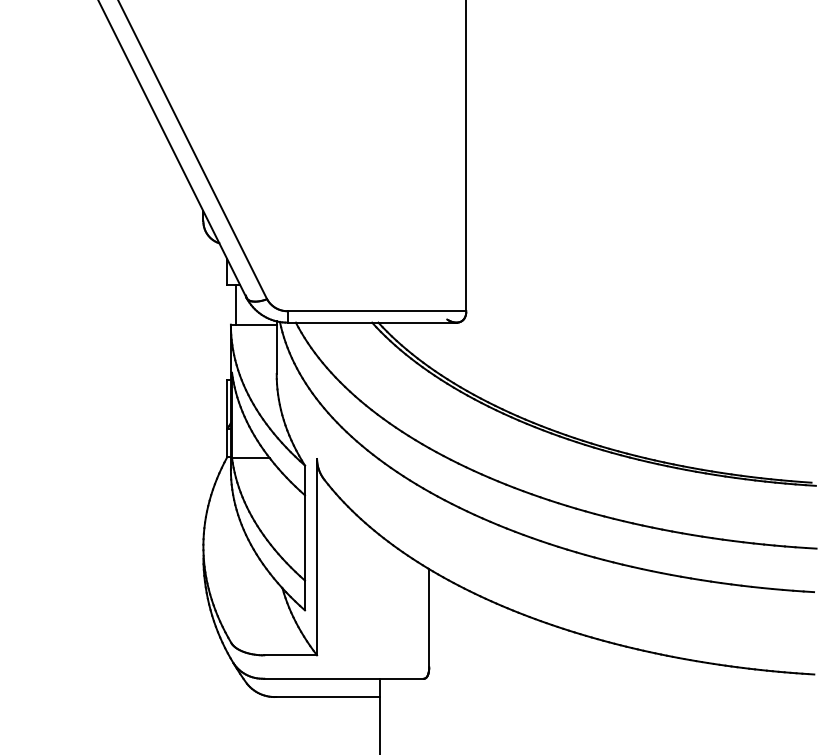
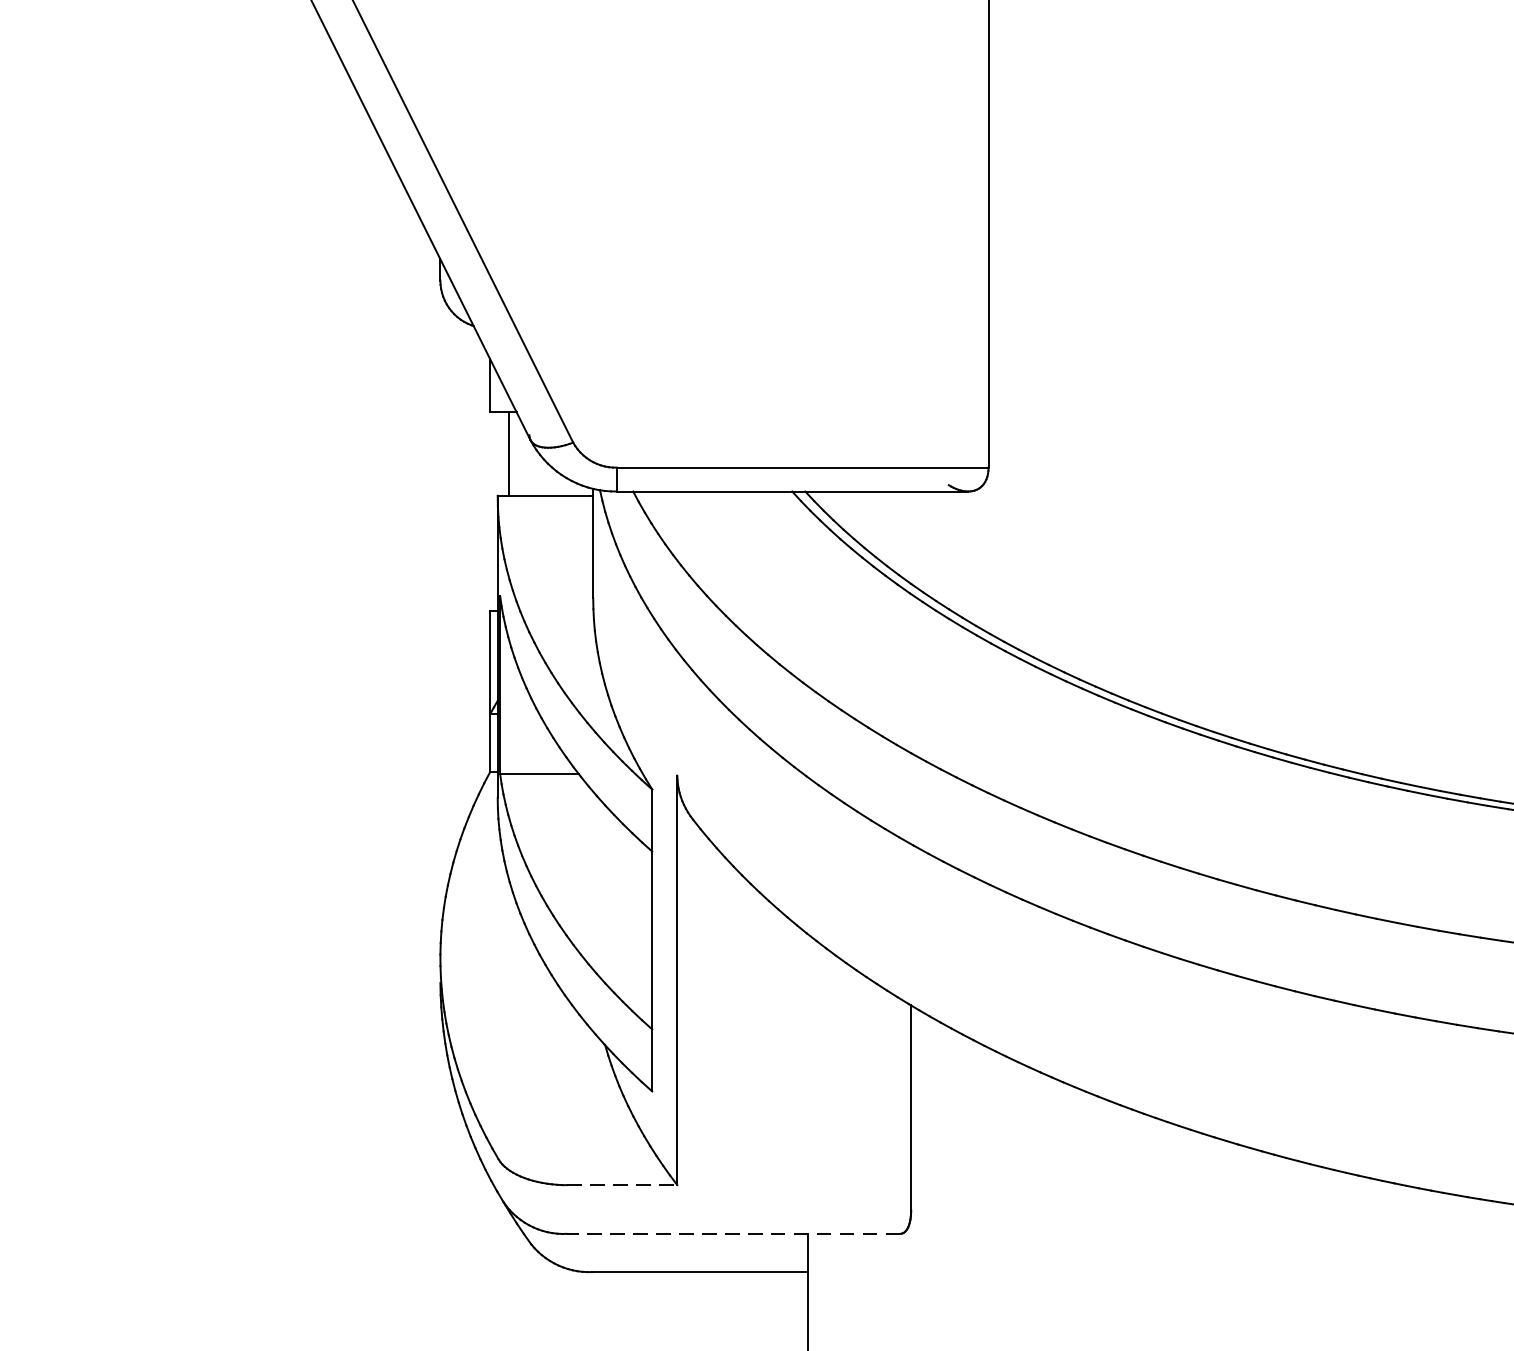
line: (291, 655) -> (624, 1185), solid -> dashed
line: (344, 678) -> (734, 1233), solid -> dashed

